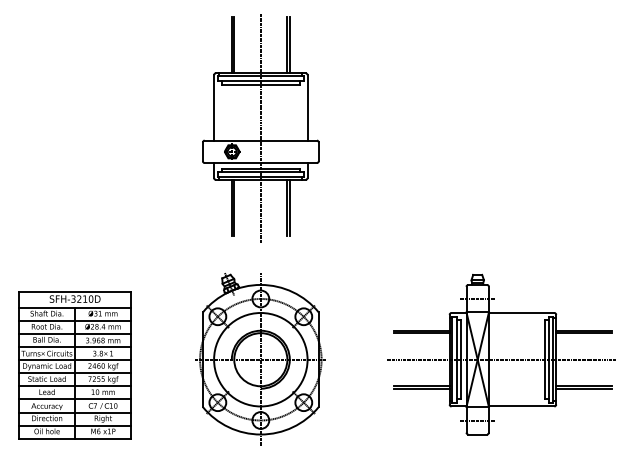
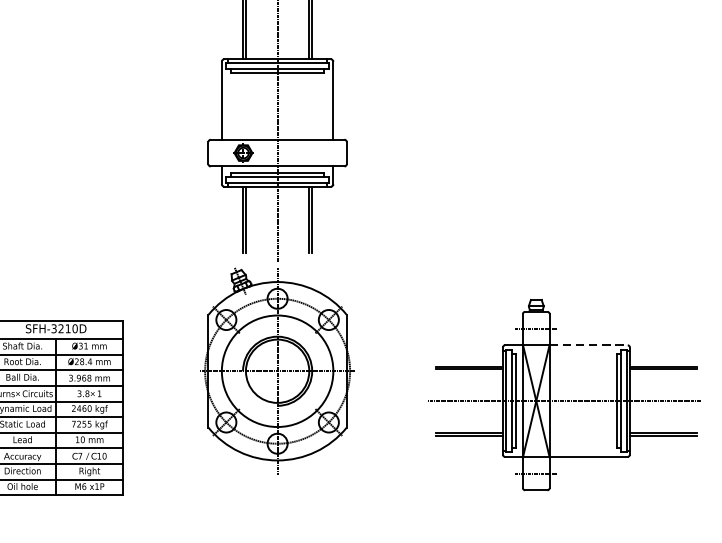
line: (521, 312) -> (588, 344), solid -> dashed
part: (260, 359) -> (277, 370), moved

